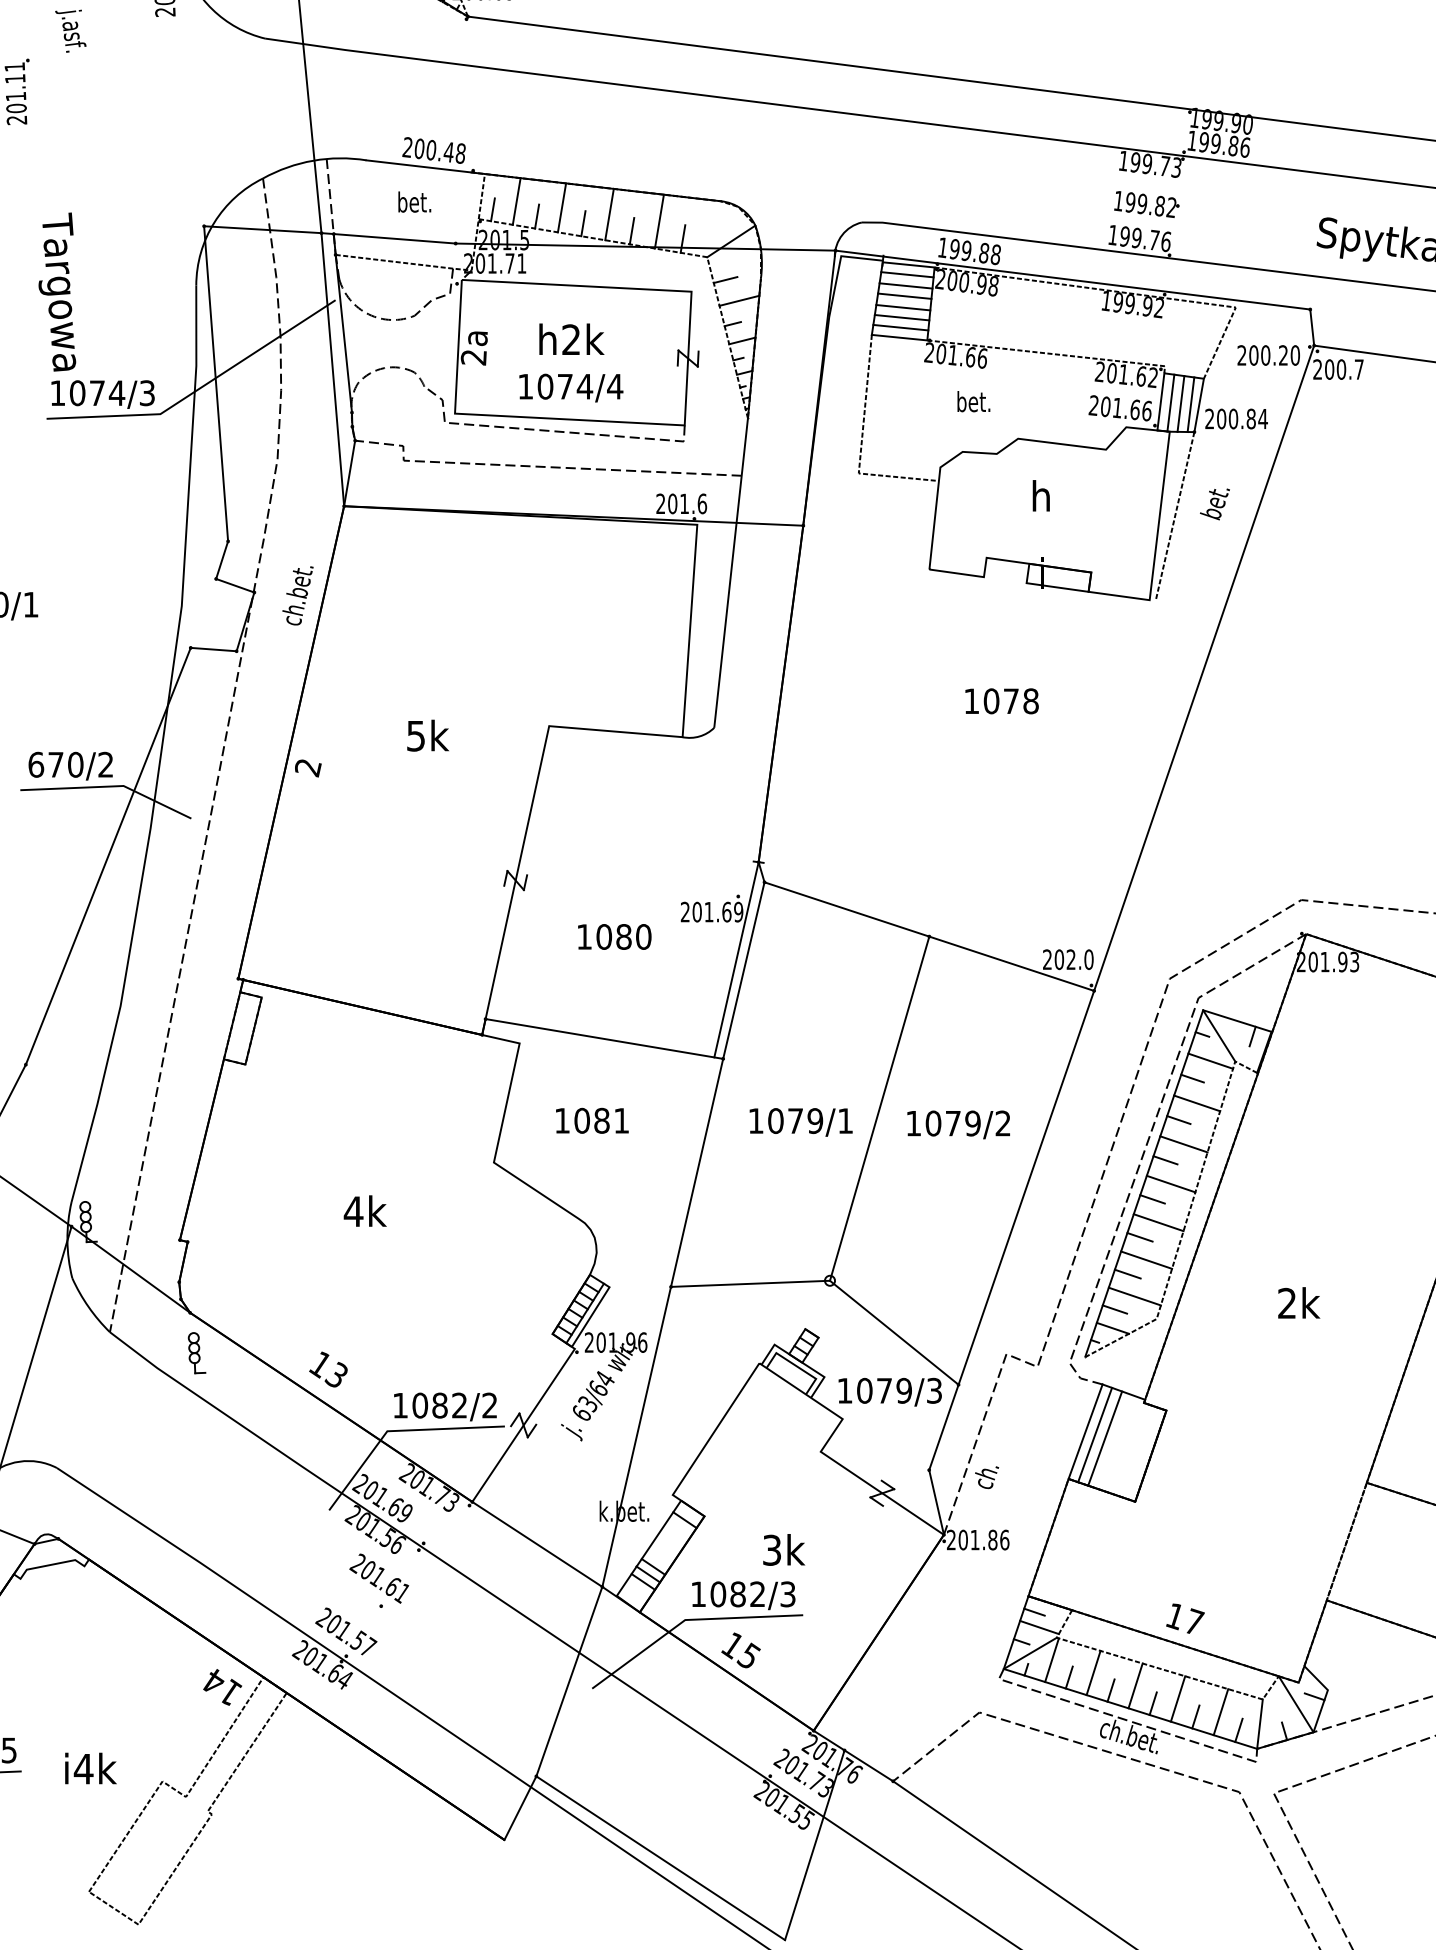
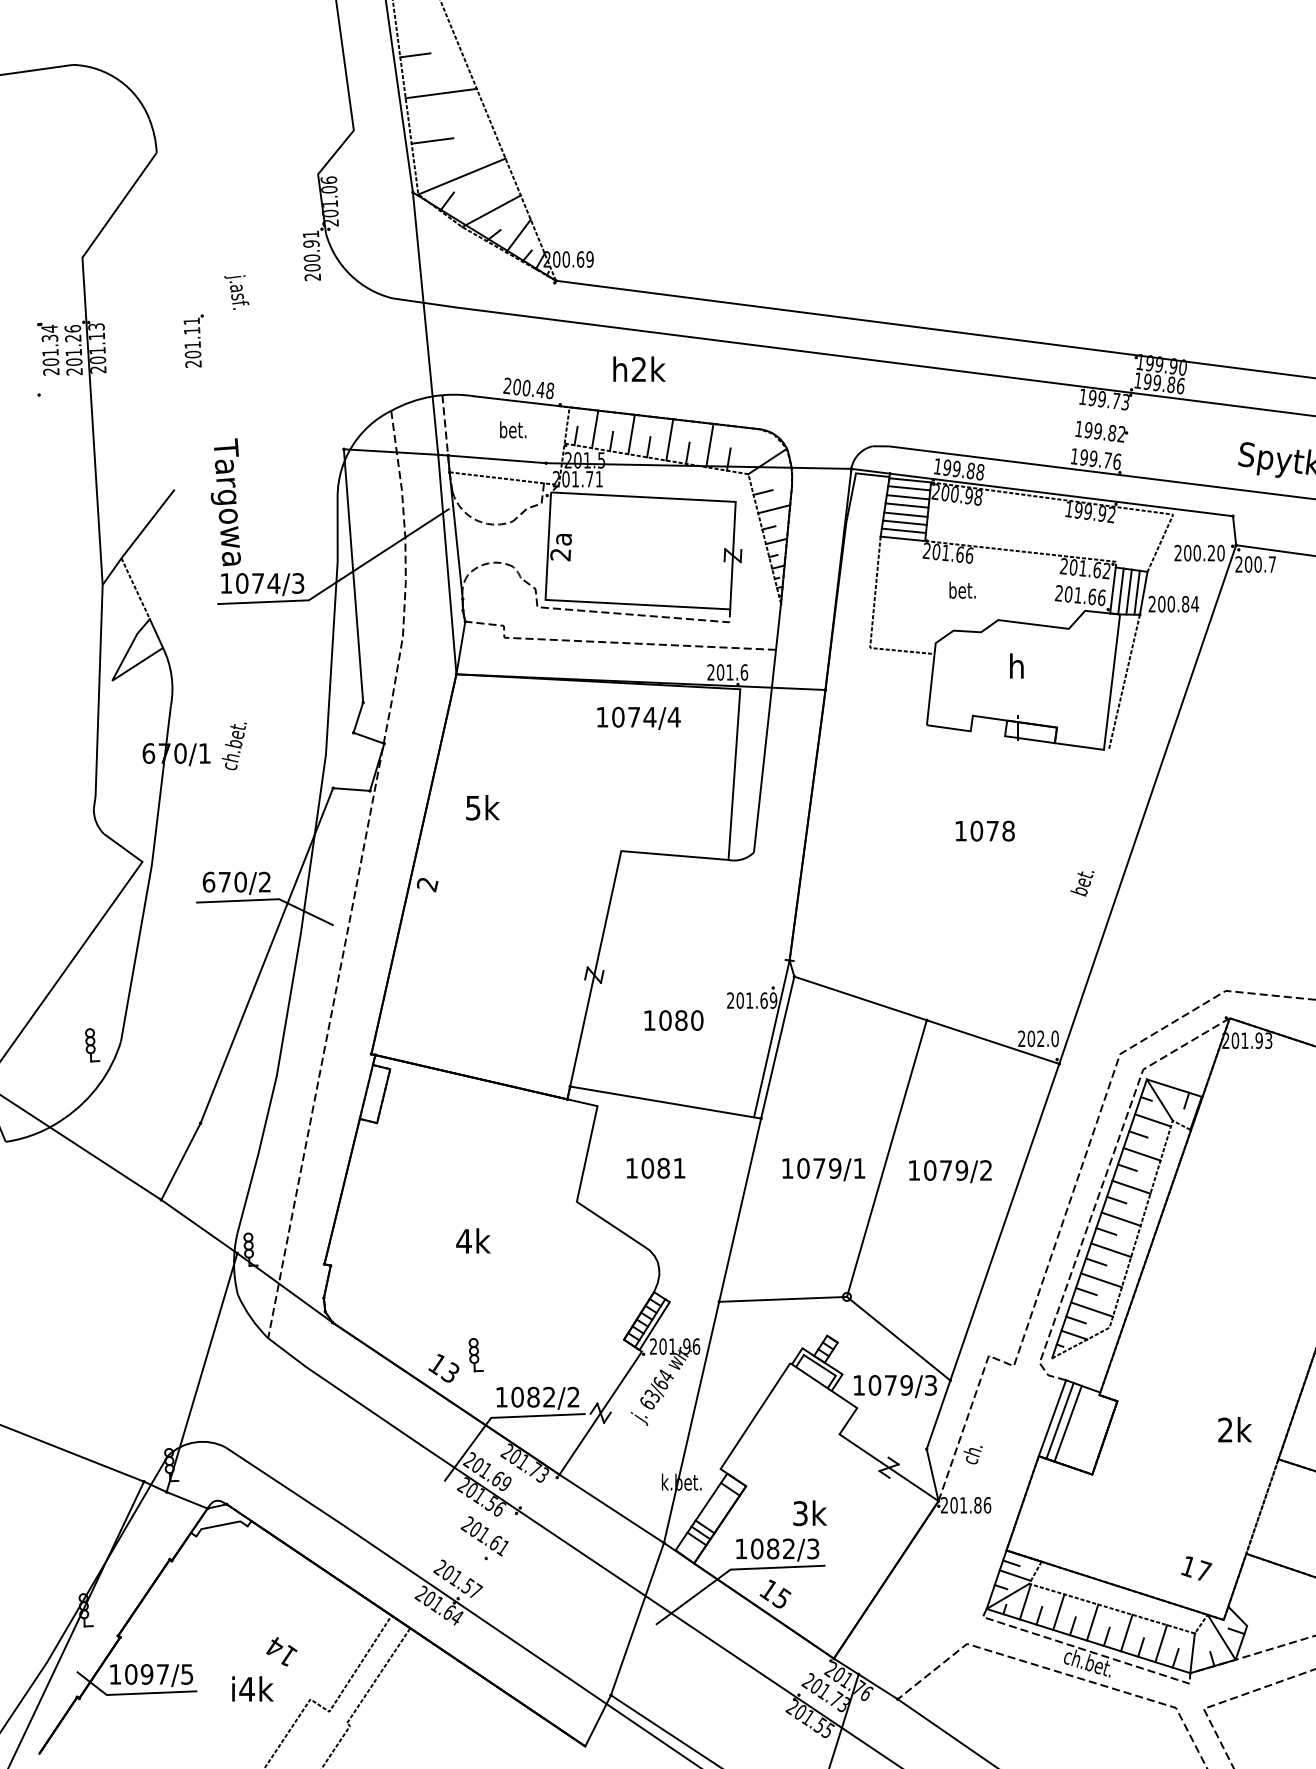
text: (571, 338) -> (639, 368), moved
text: (570, 387) -> (638, 717), moved
text: (1215, 503) -> (1082, 883), moved
text: (296, 596) -> (233, 746), moved
text: (427, 735) -> (482, 807), moved
text: (1298, 1302) -> (1234, 1429), moved
part: (196, 1353) -> (475, 1355), moved
text: (1185, 1618) -> (1196, 1568), moved
text: (222, 1687) -> (281, 1651), moved

